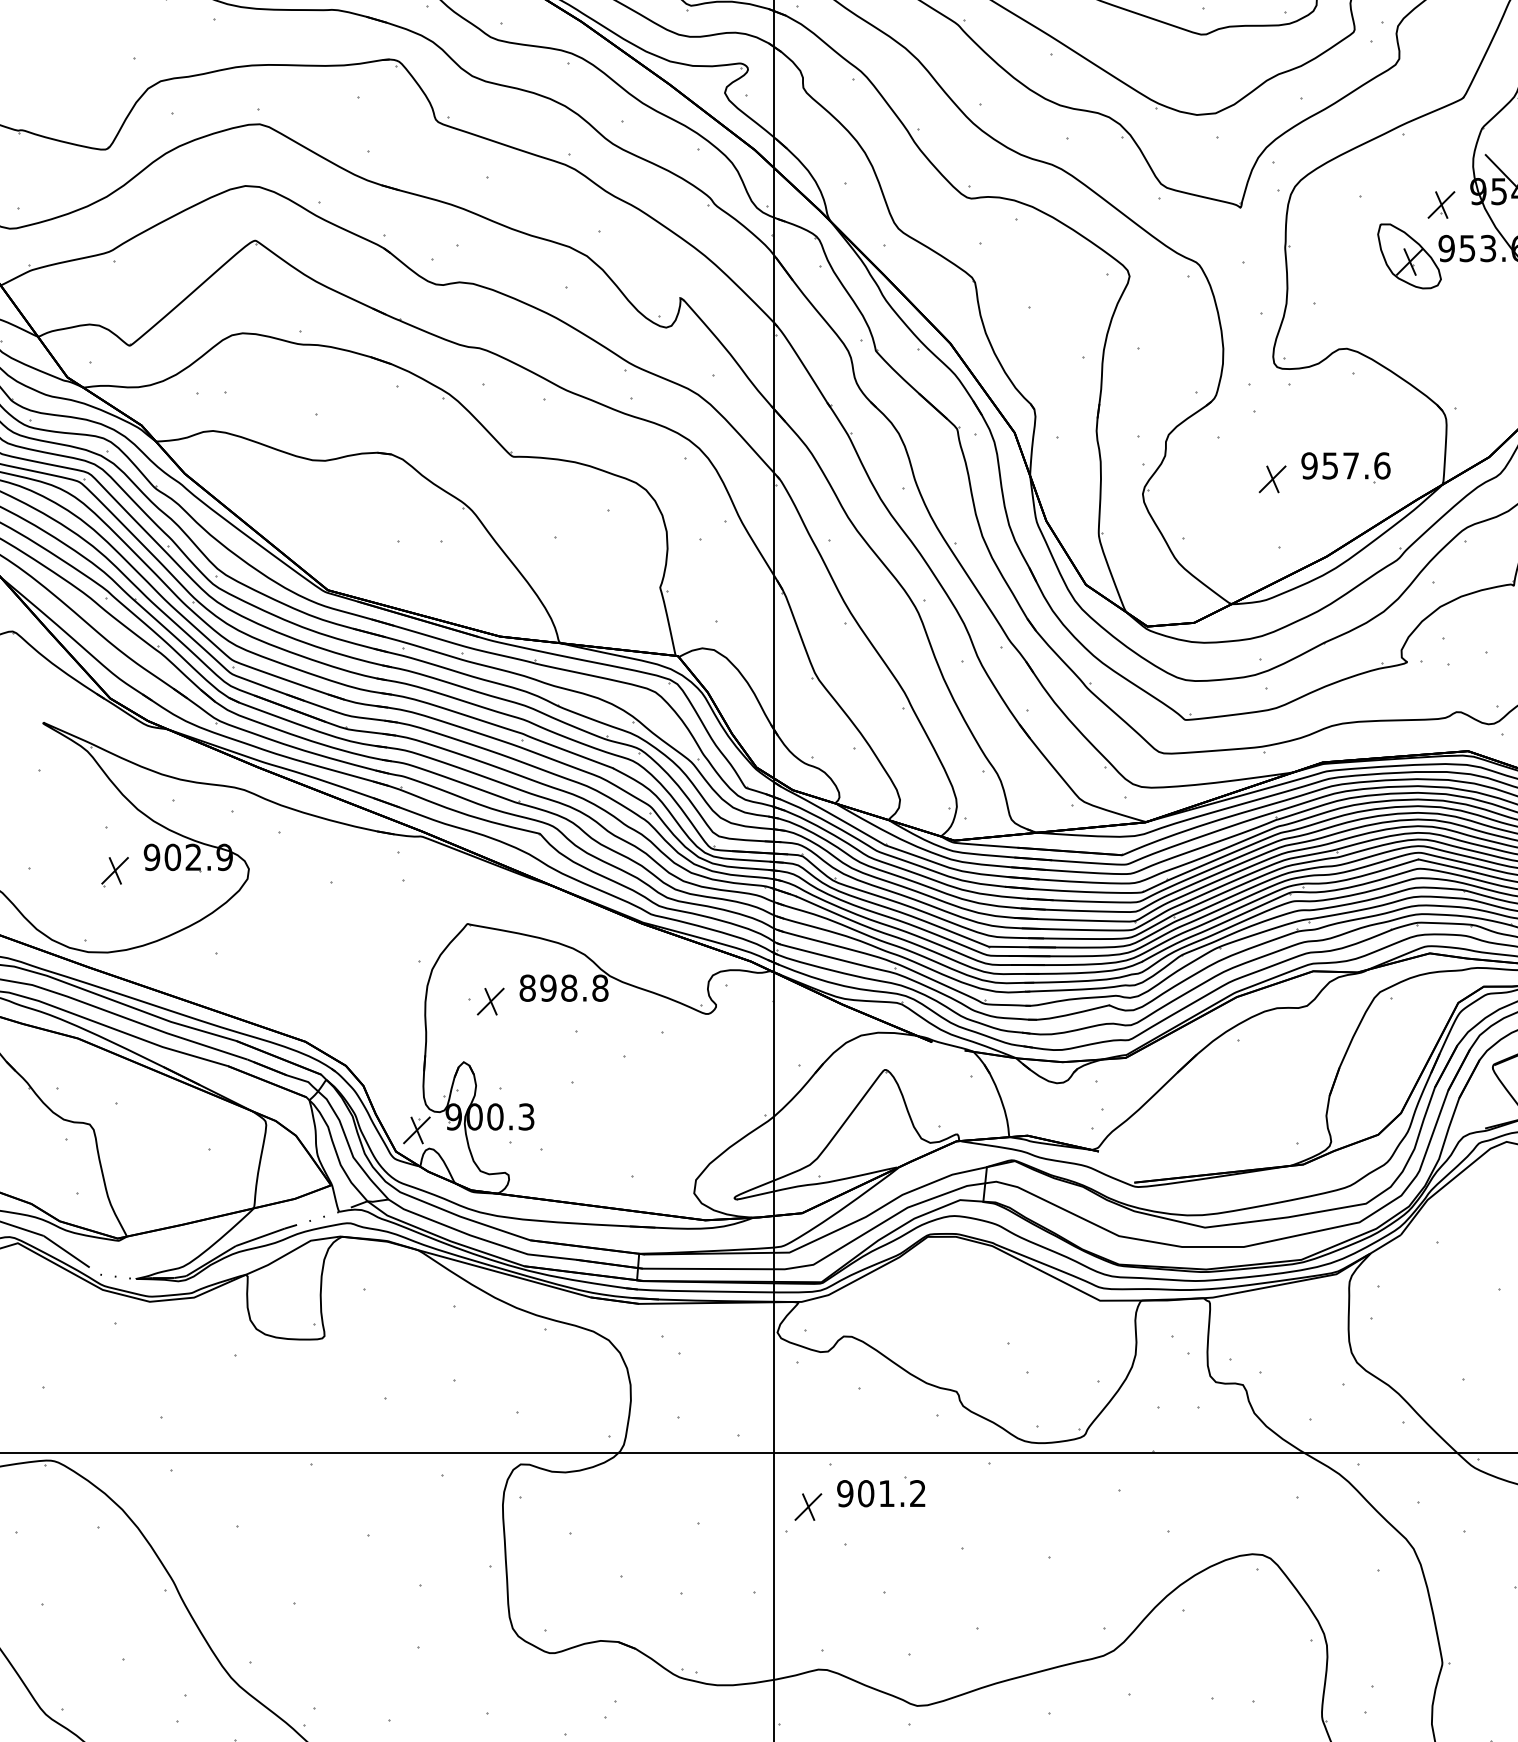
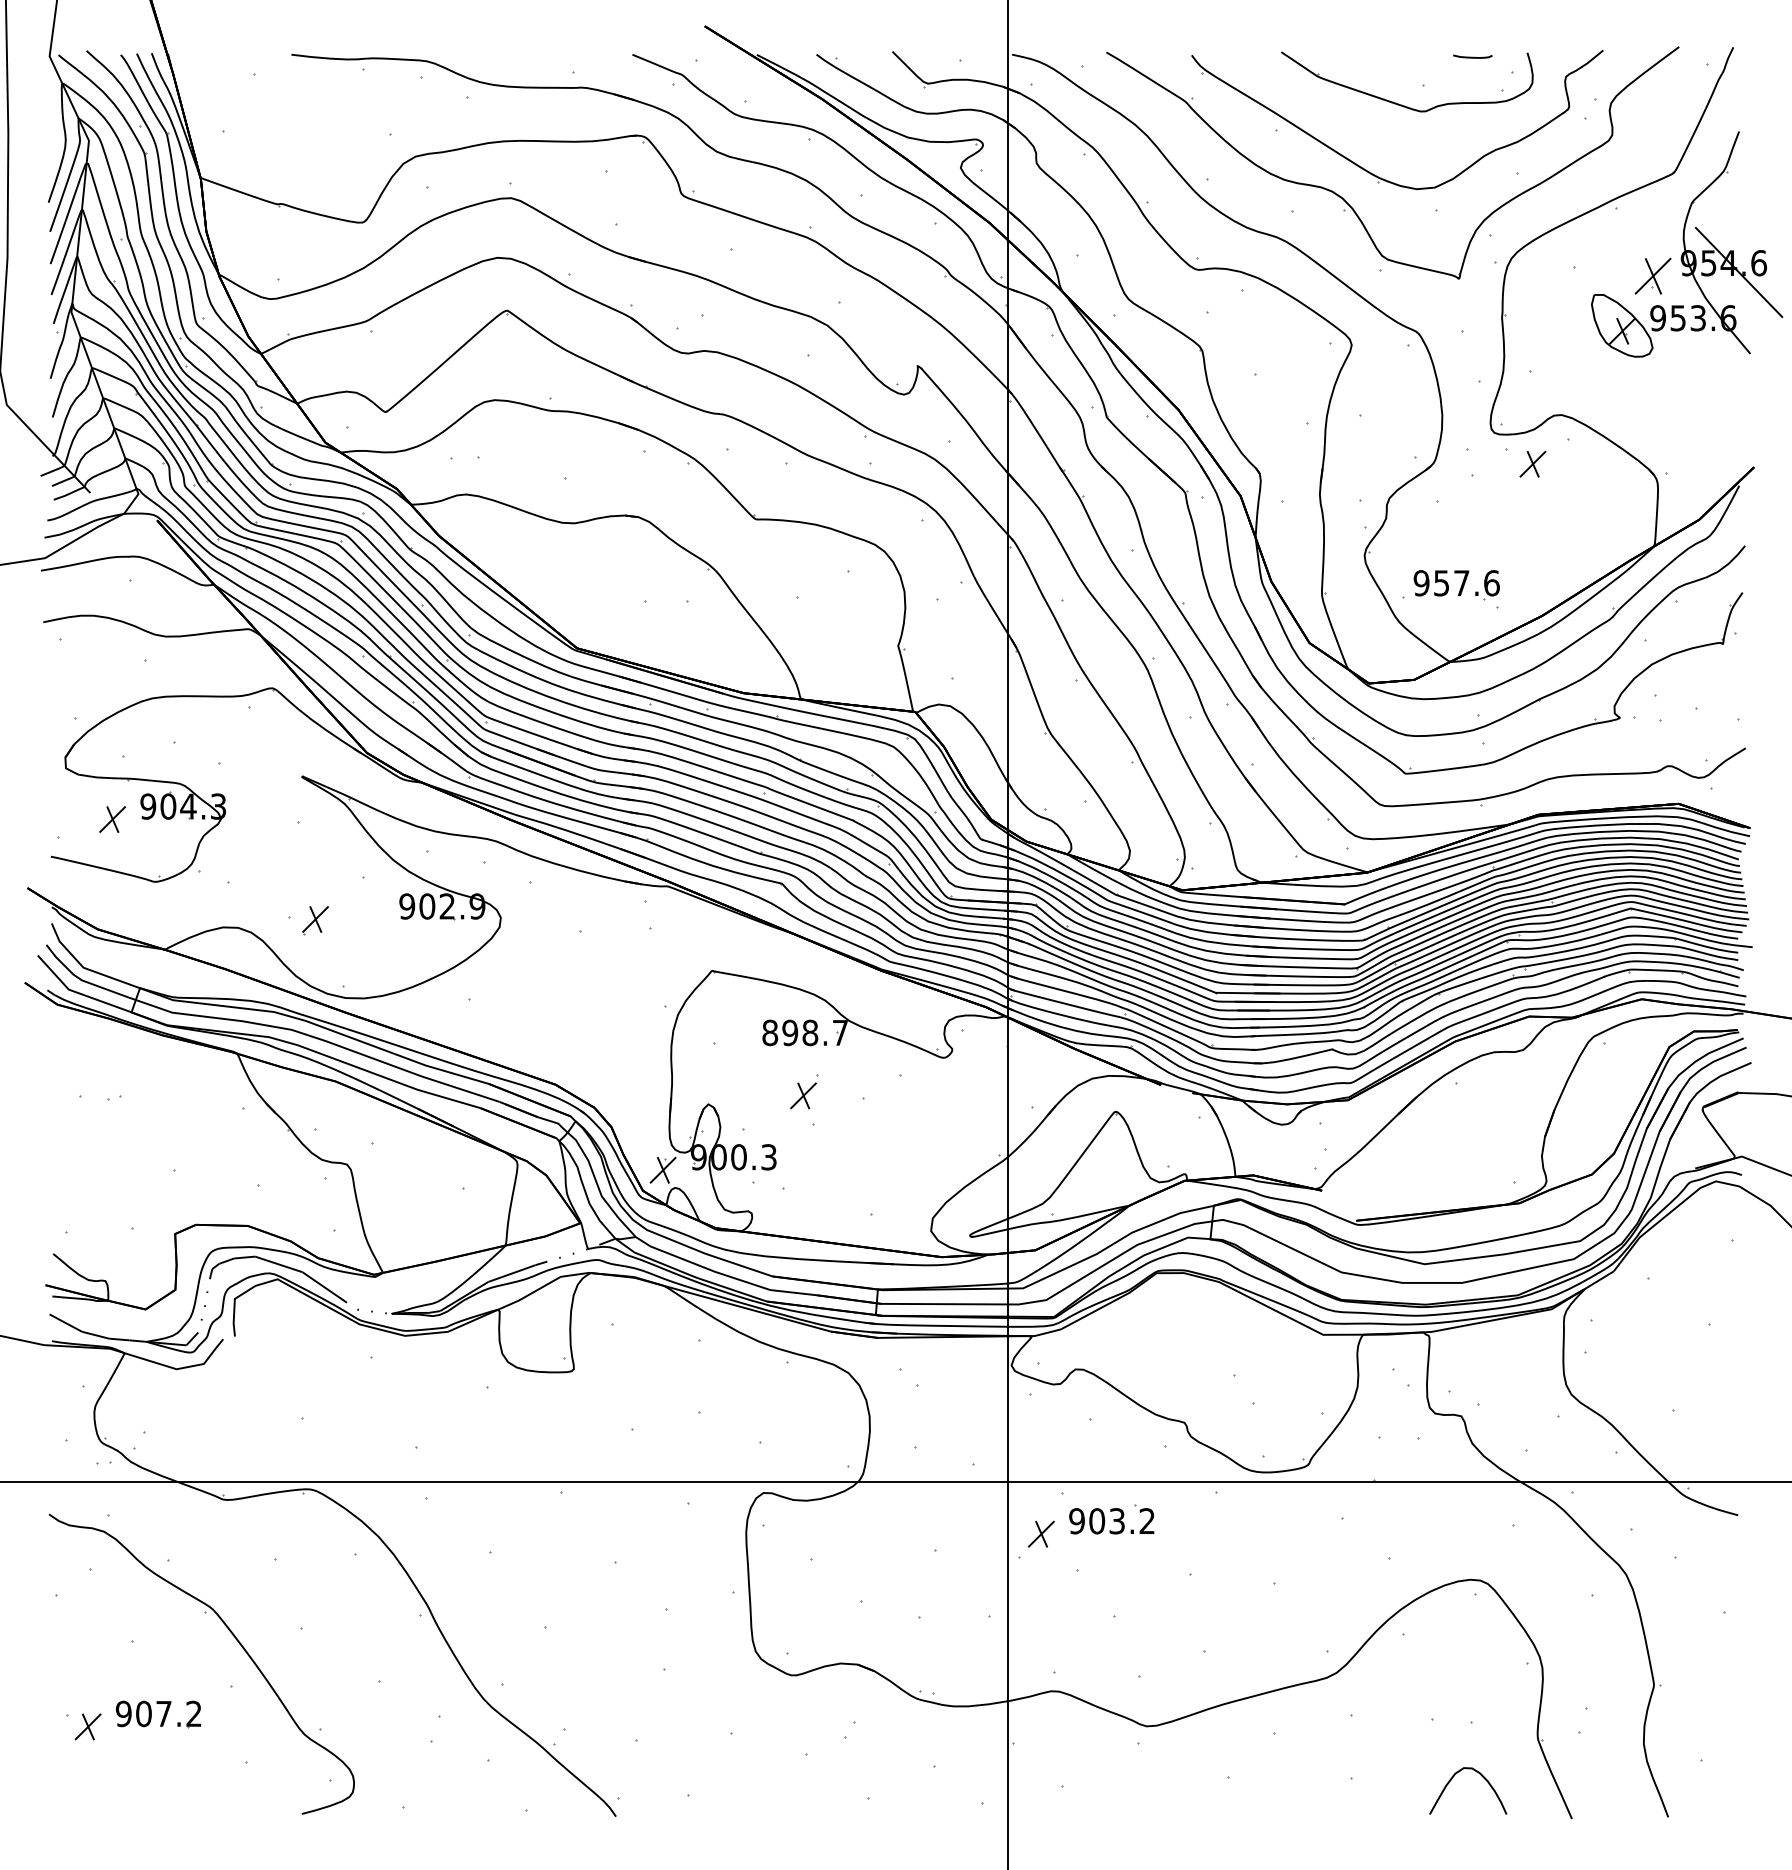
part: (1440, 204) -> (1652, 275), size x1.4
part: (1345, 468) -> (1456, 585), moved
part: (1272, 478) -> (1532, 463), moved
part: (115, 871) -> (315, 920), moved
text: (600, 987) -> (840, 1032), 898.8 -> 898.7
part: (490, 1001) -> (803, 1095), moved
text: (886, 1493) -> (1116, 1521), 901.2 -> 903.2

